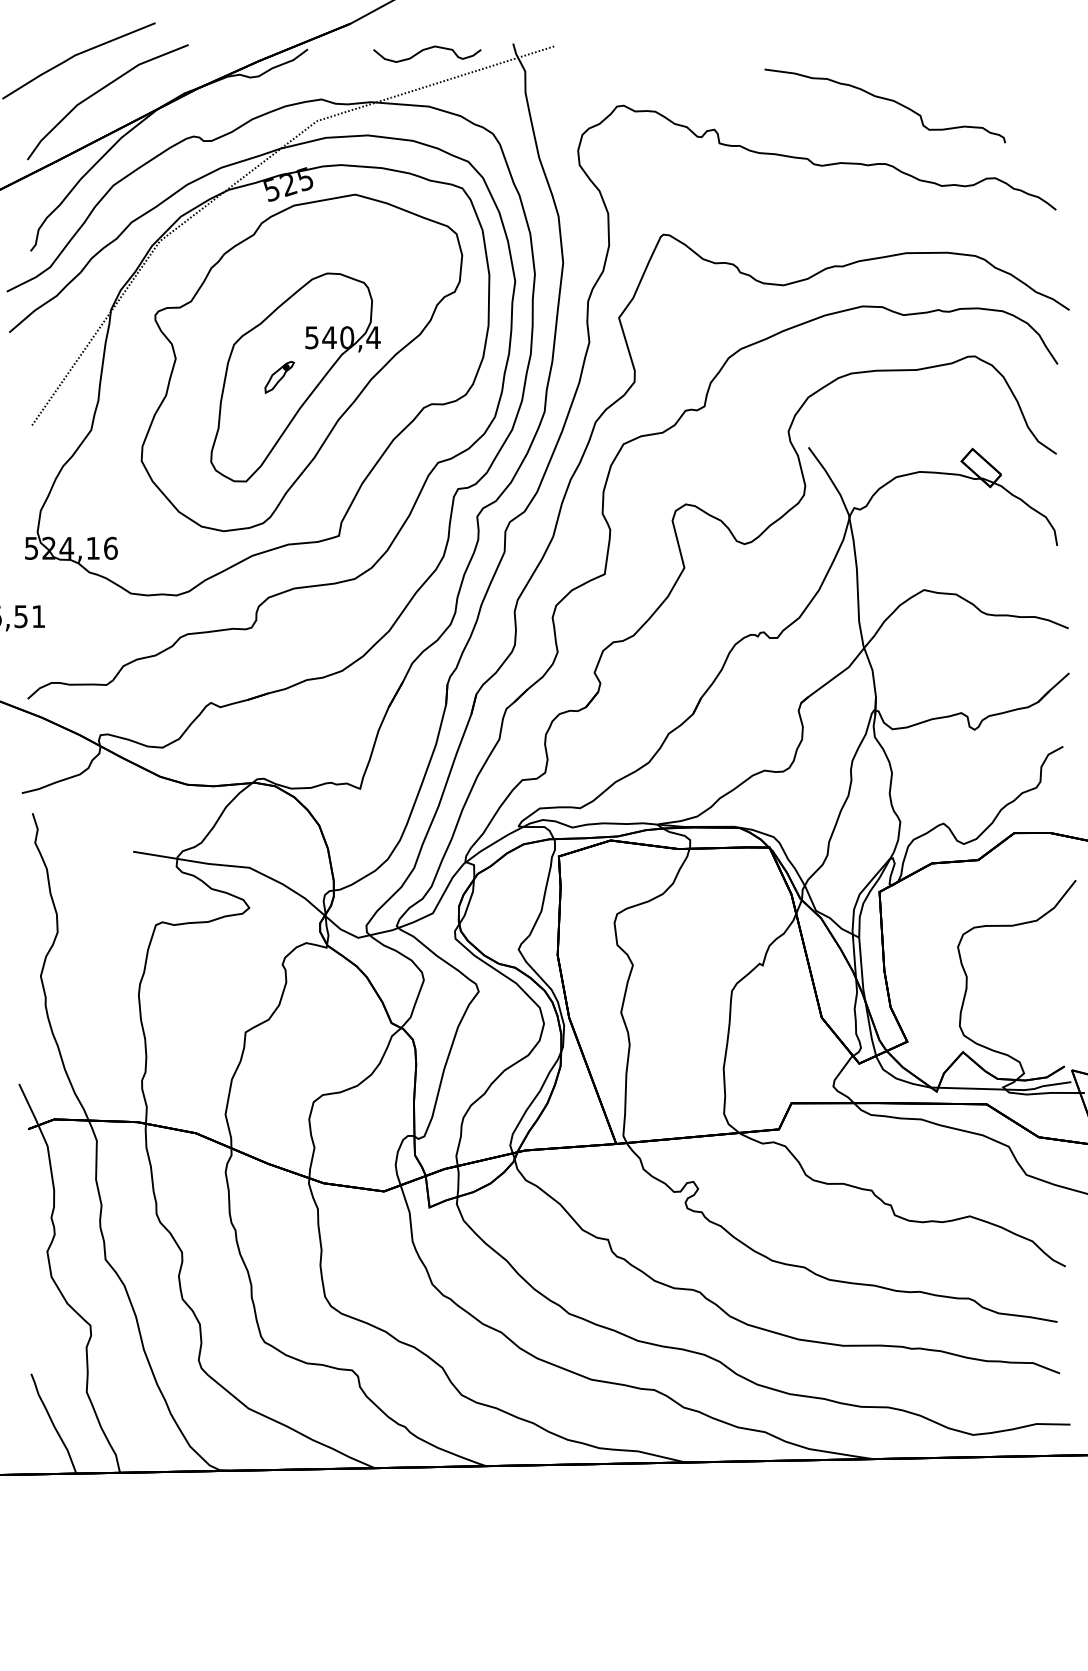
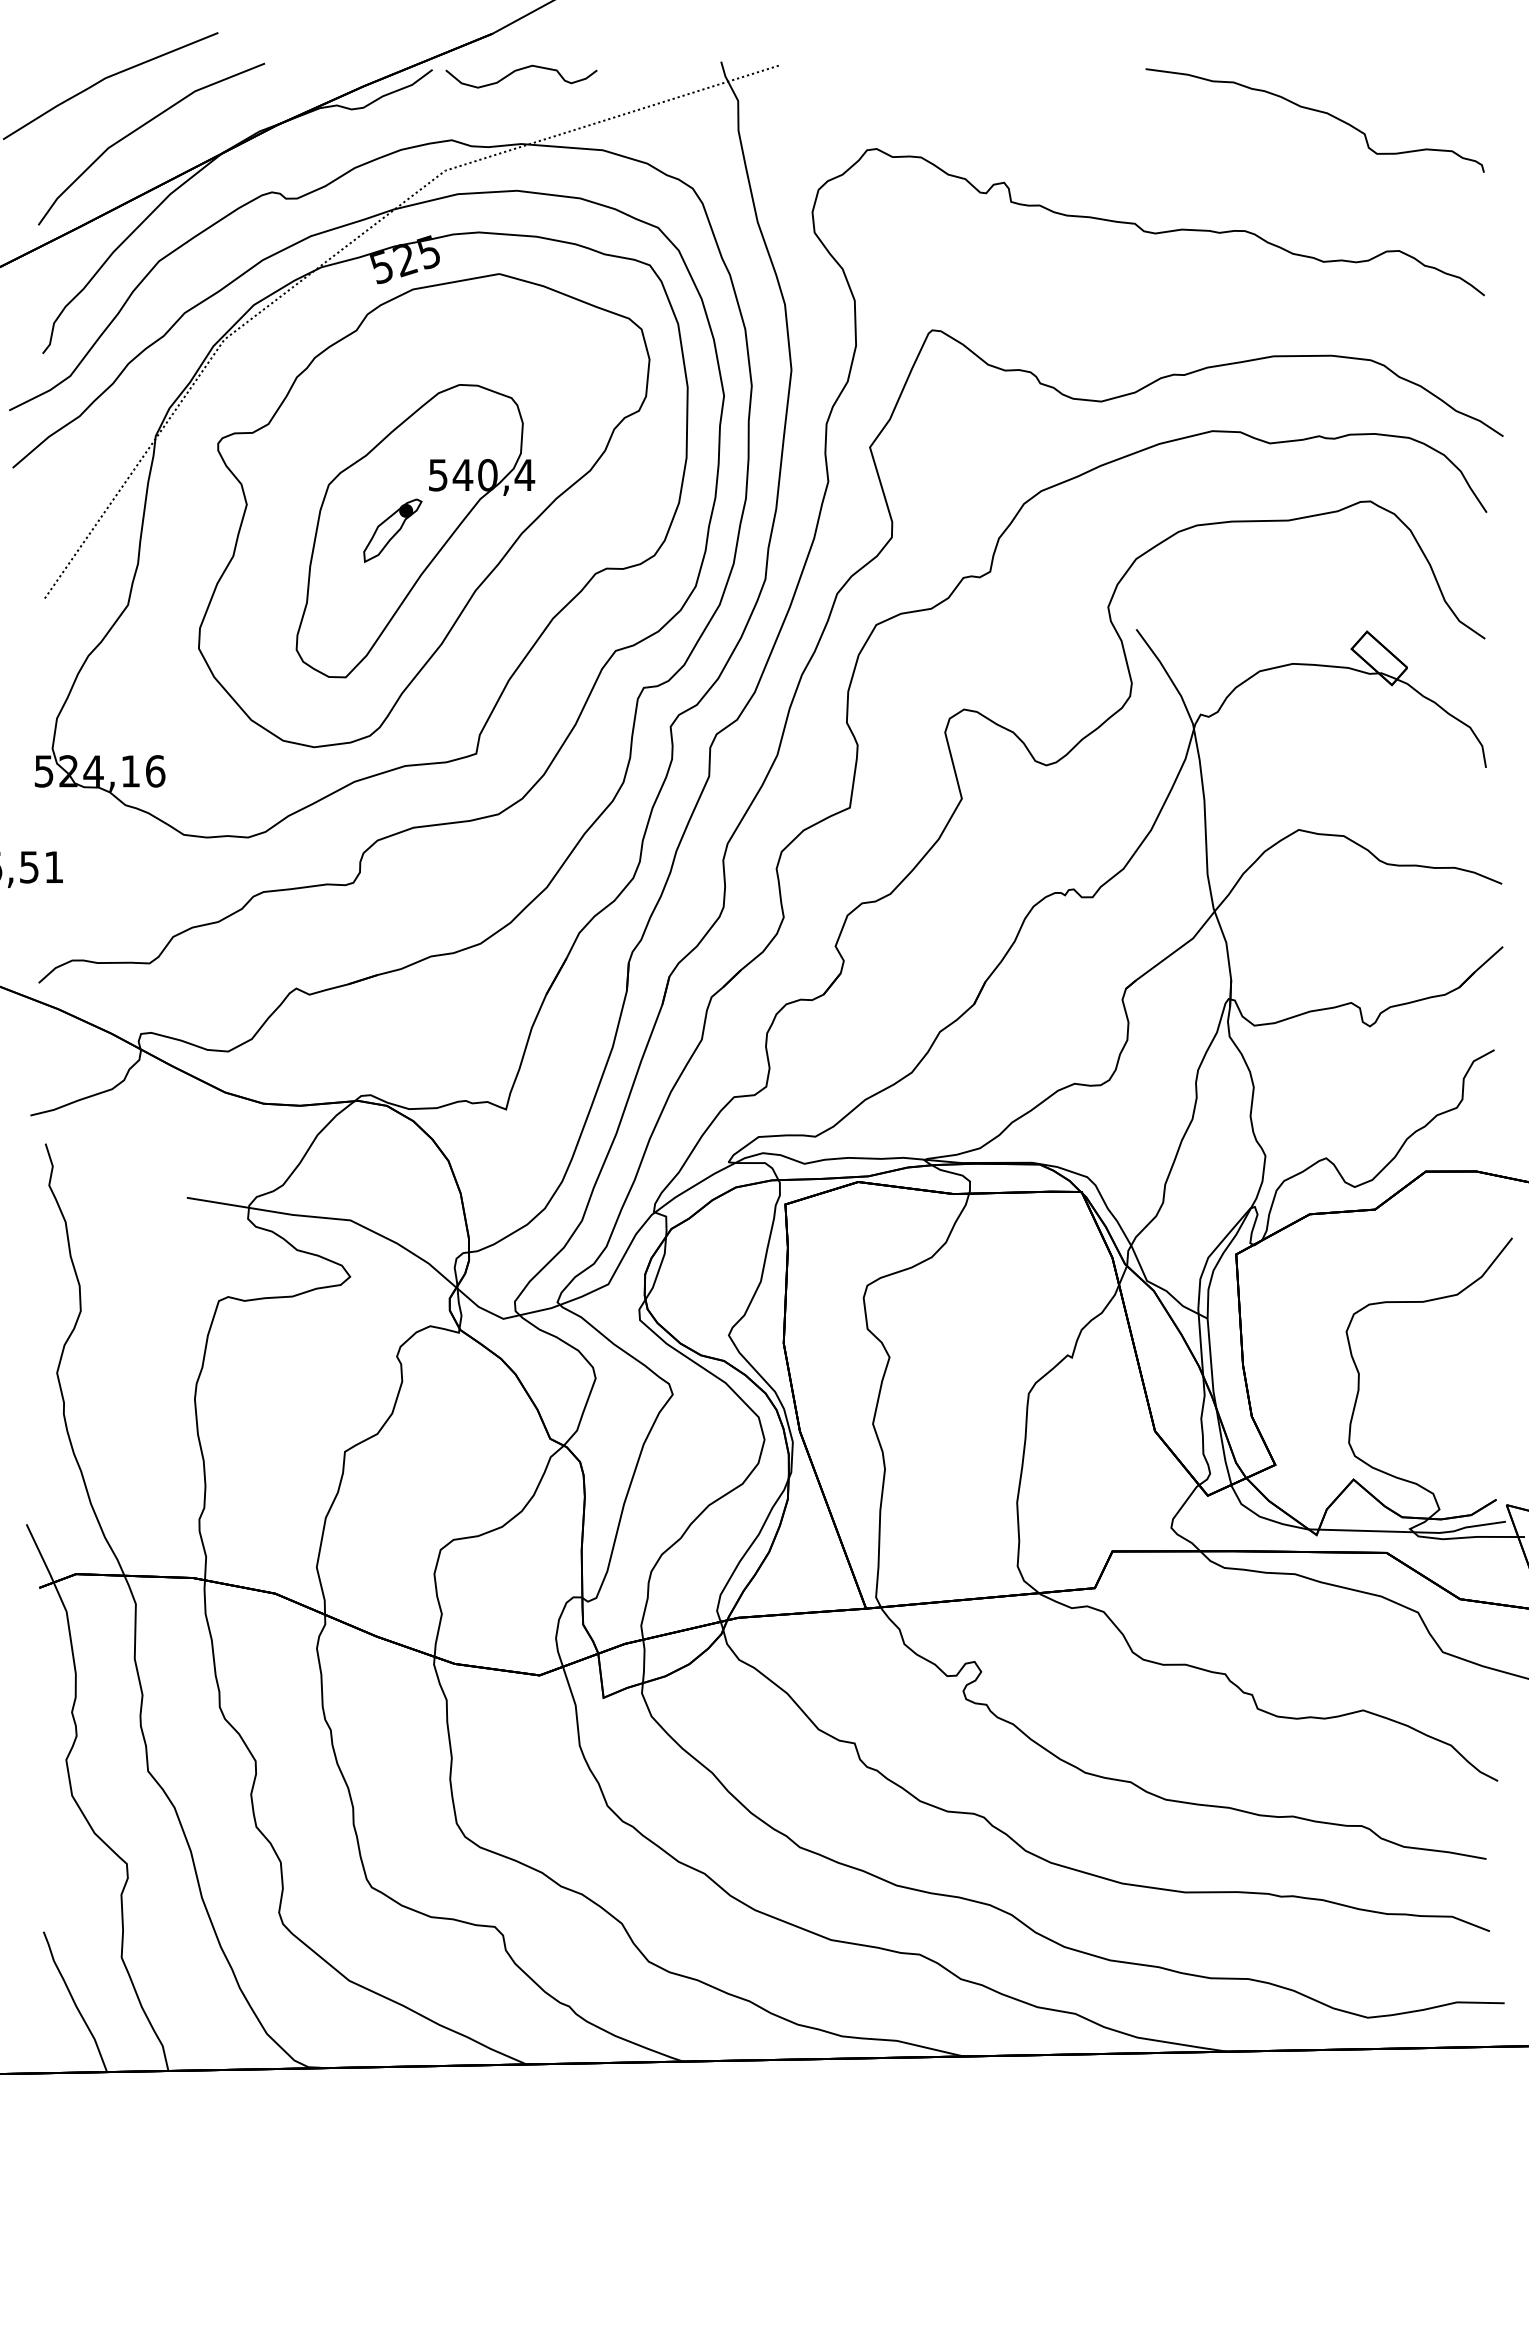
curve: (426, 49) -> (520, 70), moved
curve: (885, 99) -> (1315, 111), moved
part: (279, 377) -> (392, 530), size x1.43

